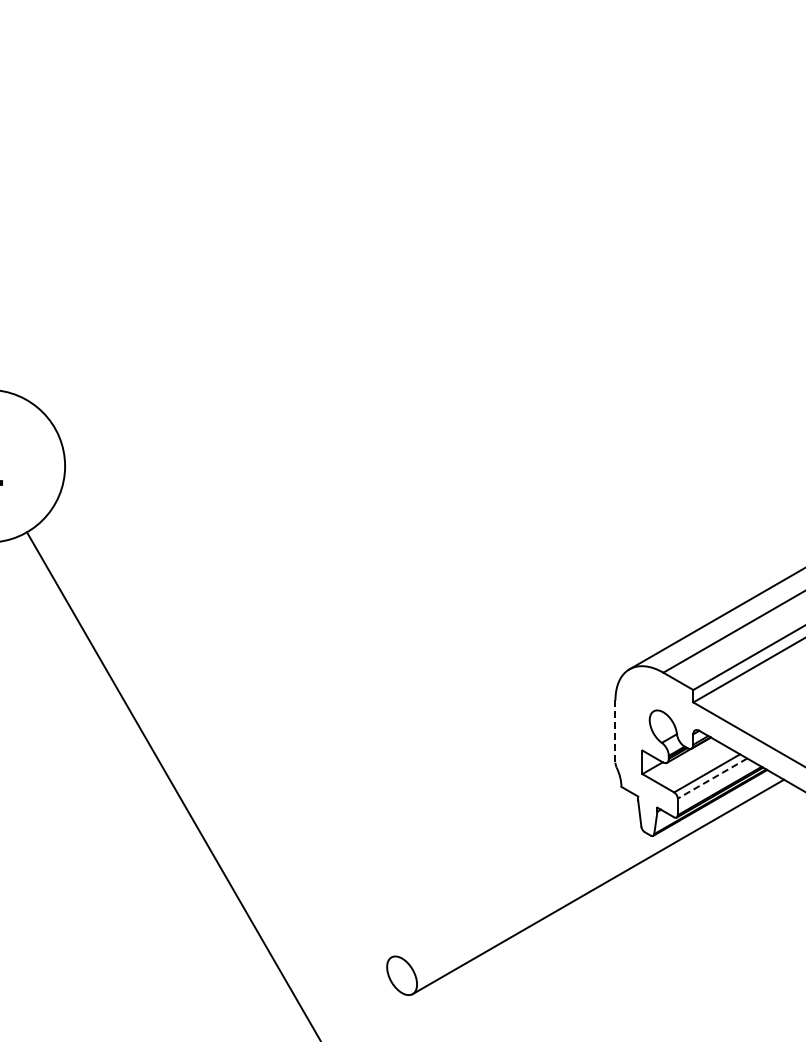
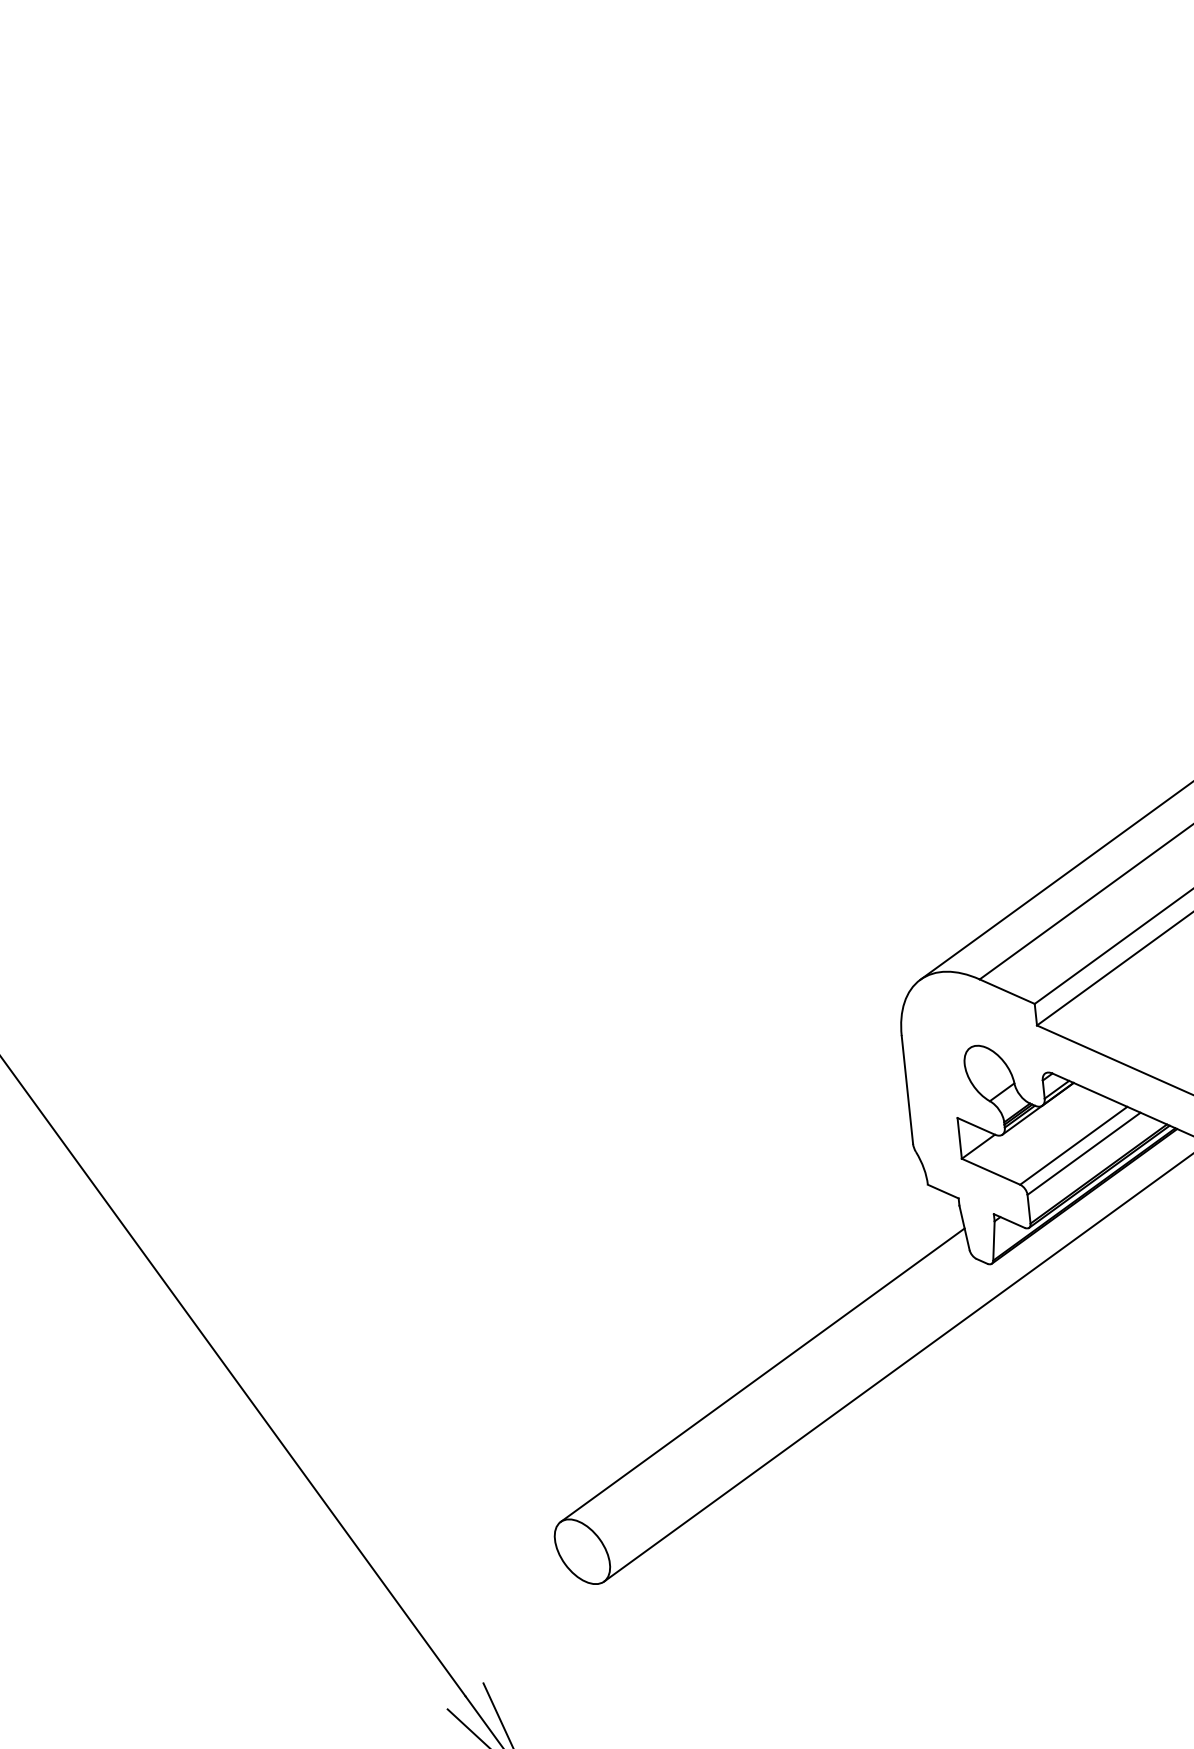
line: (615, 732) -> (907, 1091), dashed -> solid
line: (712, 778) -> (1083, 1153), dashed -> solid
line: (515, 885) -> (762, 1374), added

